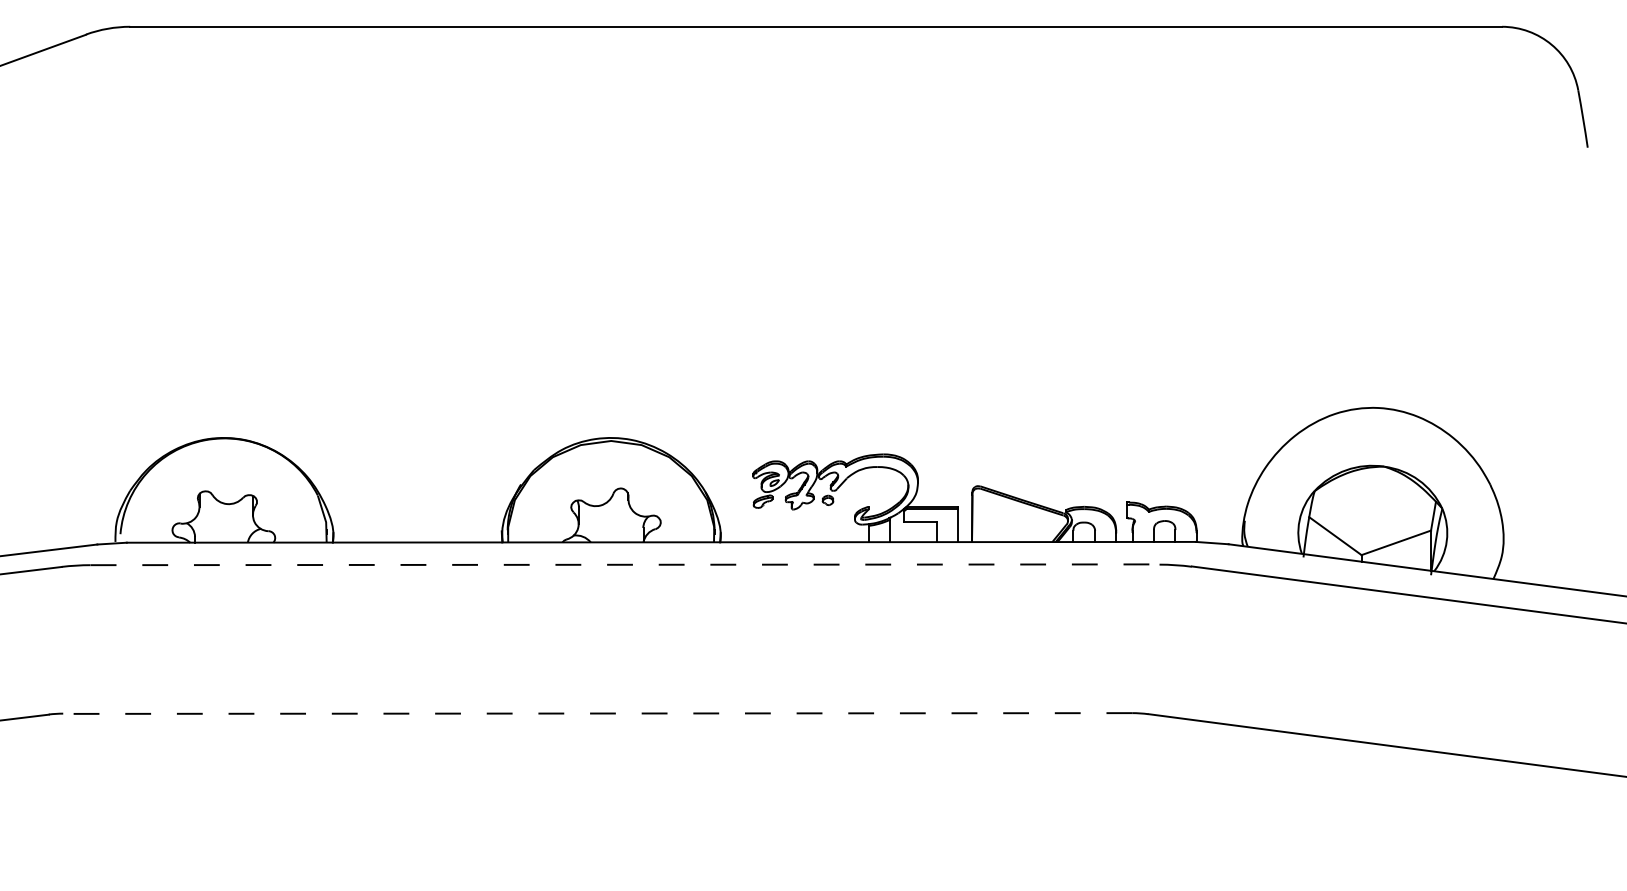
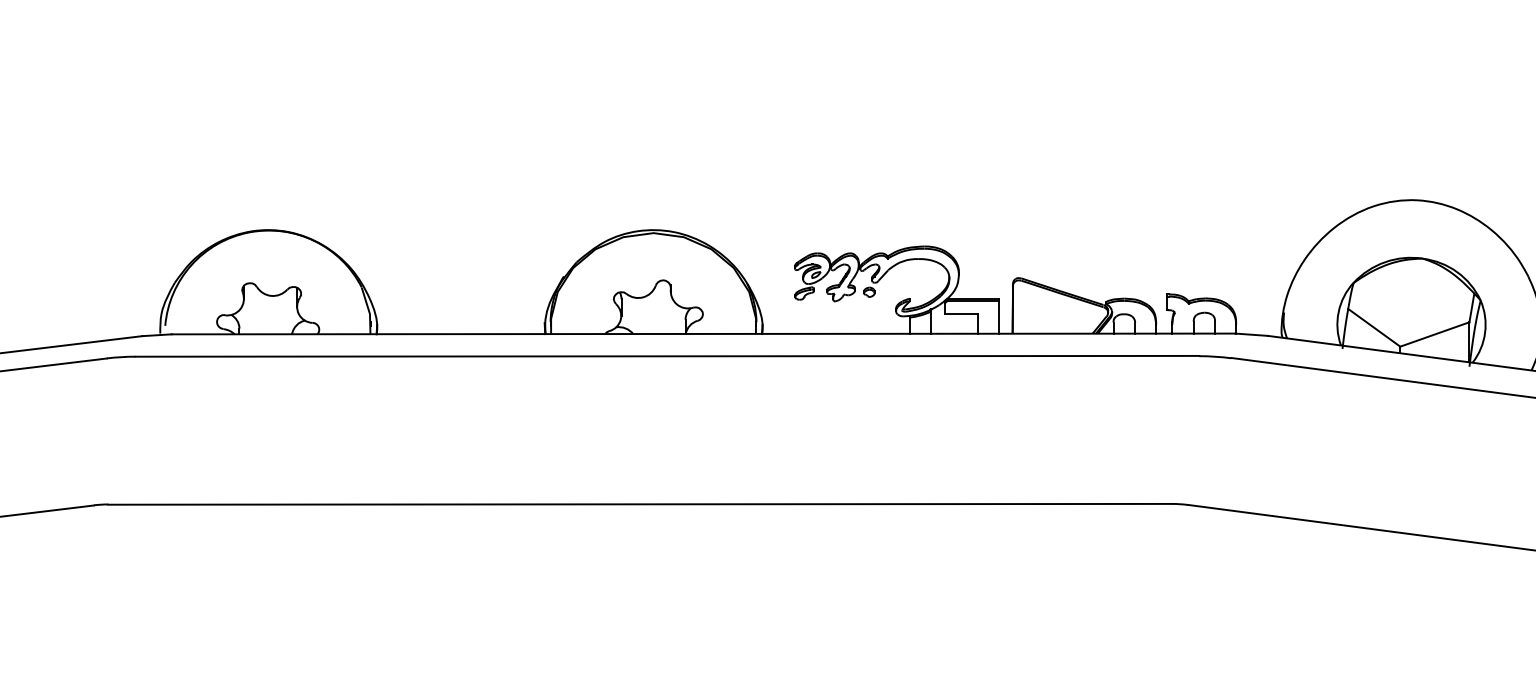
line: (625, 564) -> (667, 356), dashed -> solid
line: (597, 713) -> (639, 504), dashed -> solid

